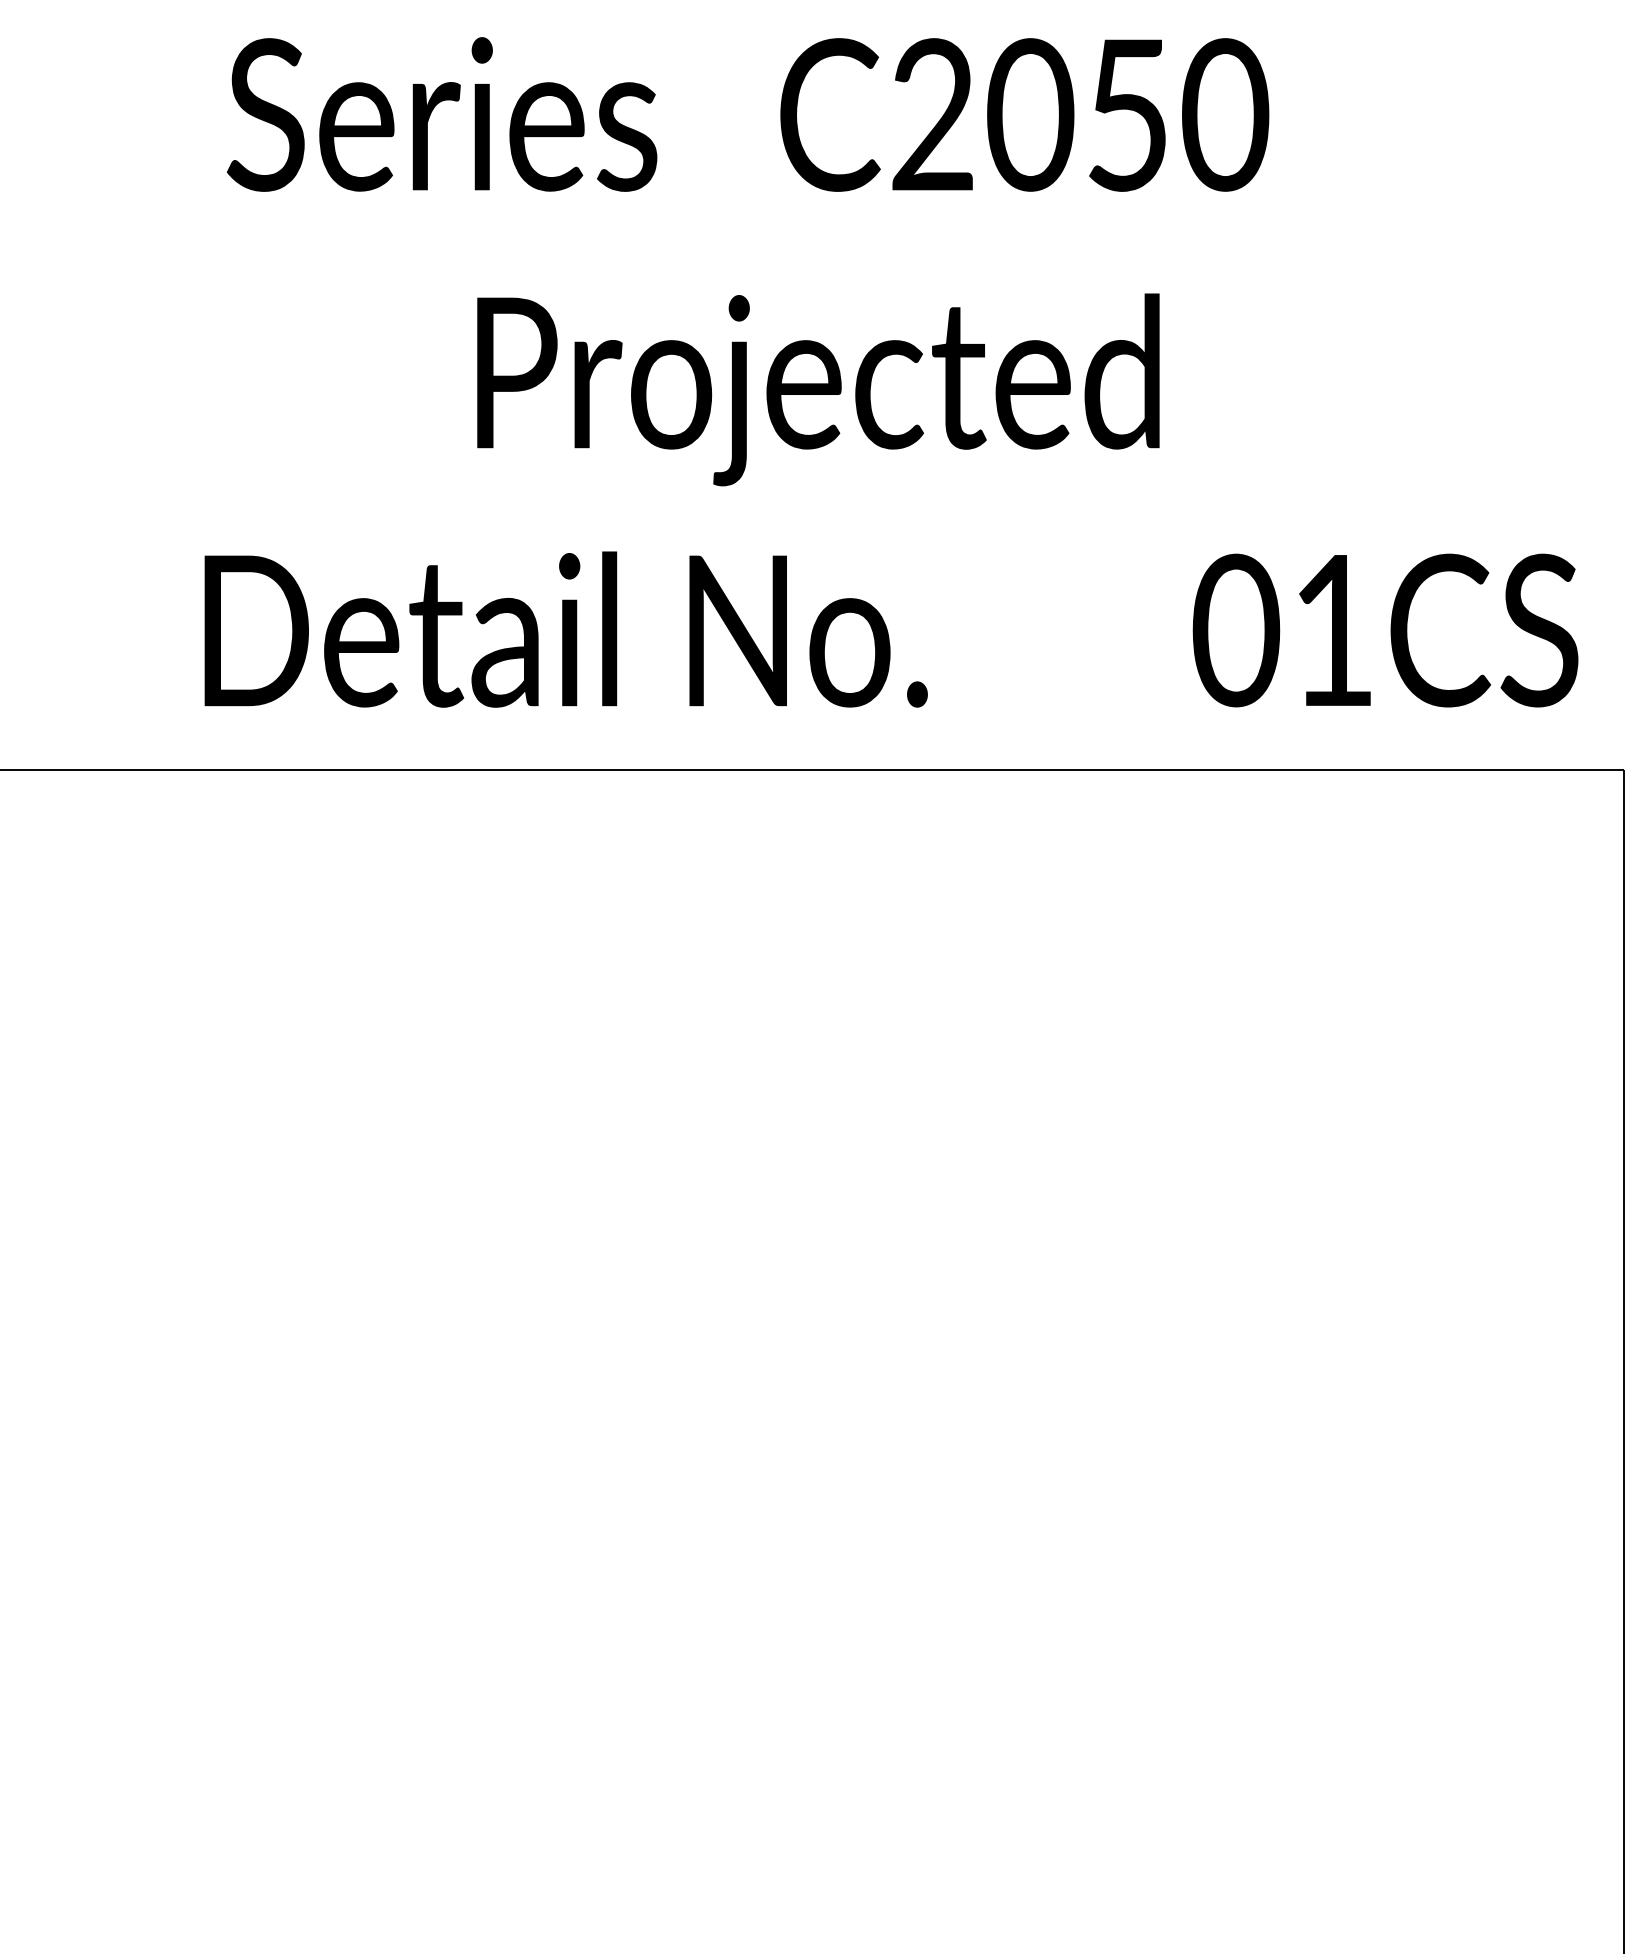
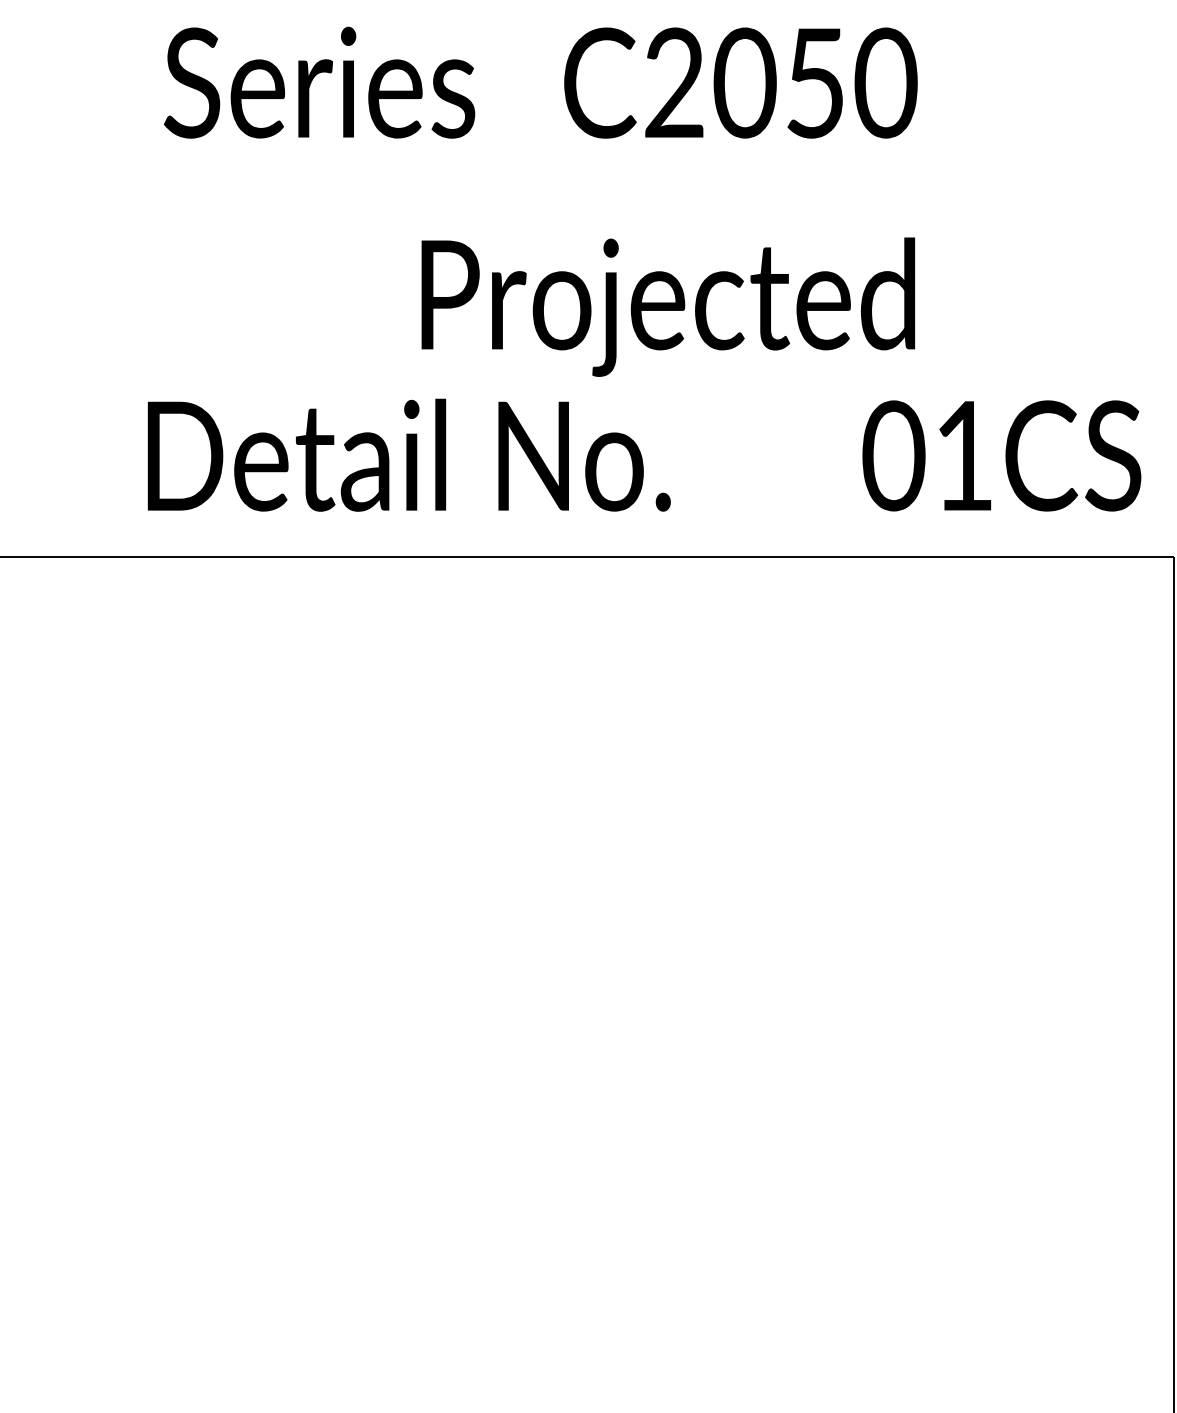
text: (818, 389) -> (668, 306), moved

